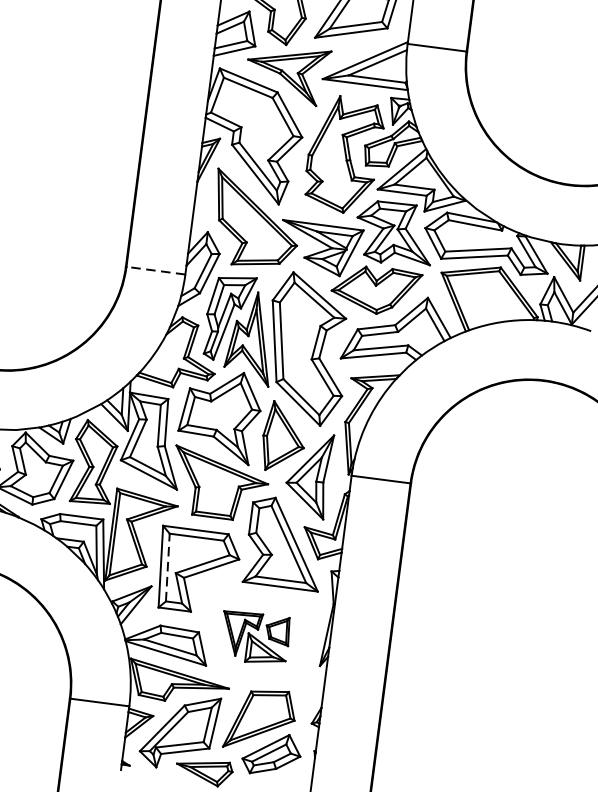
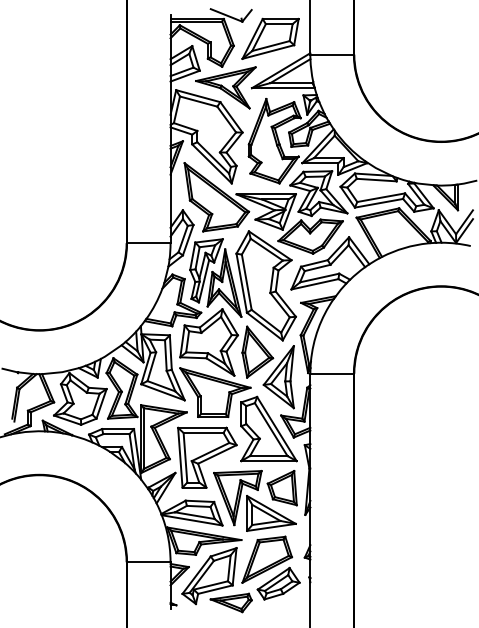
line: (155, 271) -> (148, 243), dashed -> solid
line: (167, 567) -> (185, 457), dashed -> solid
part: (255, 637) -> (255, 500), size x1.67

